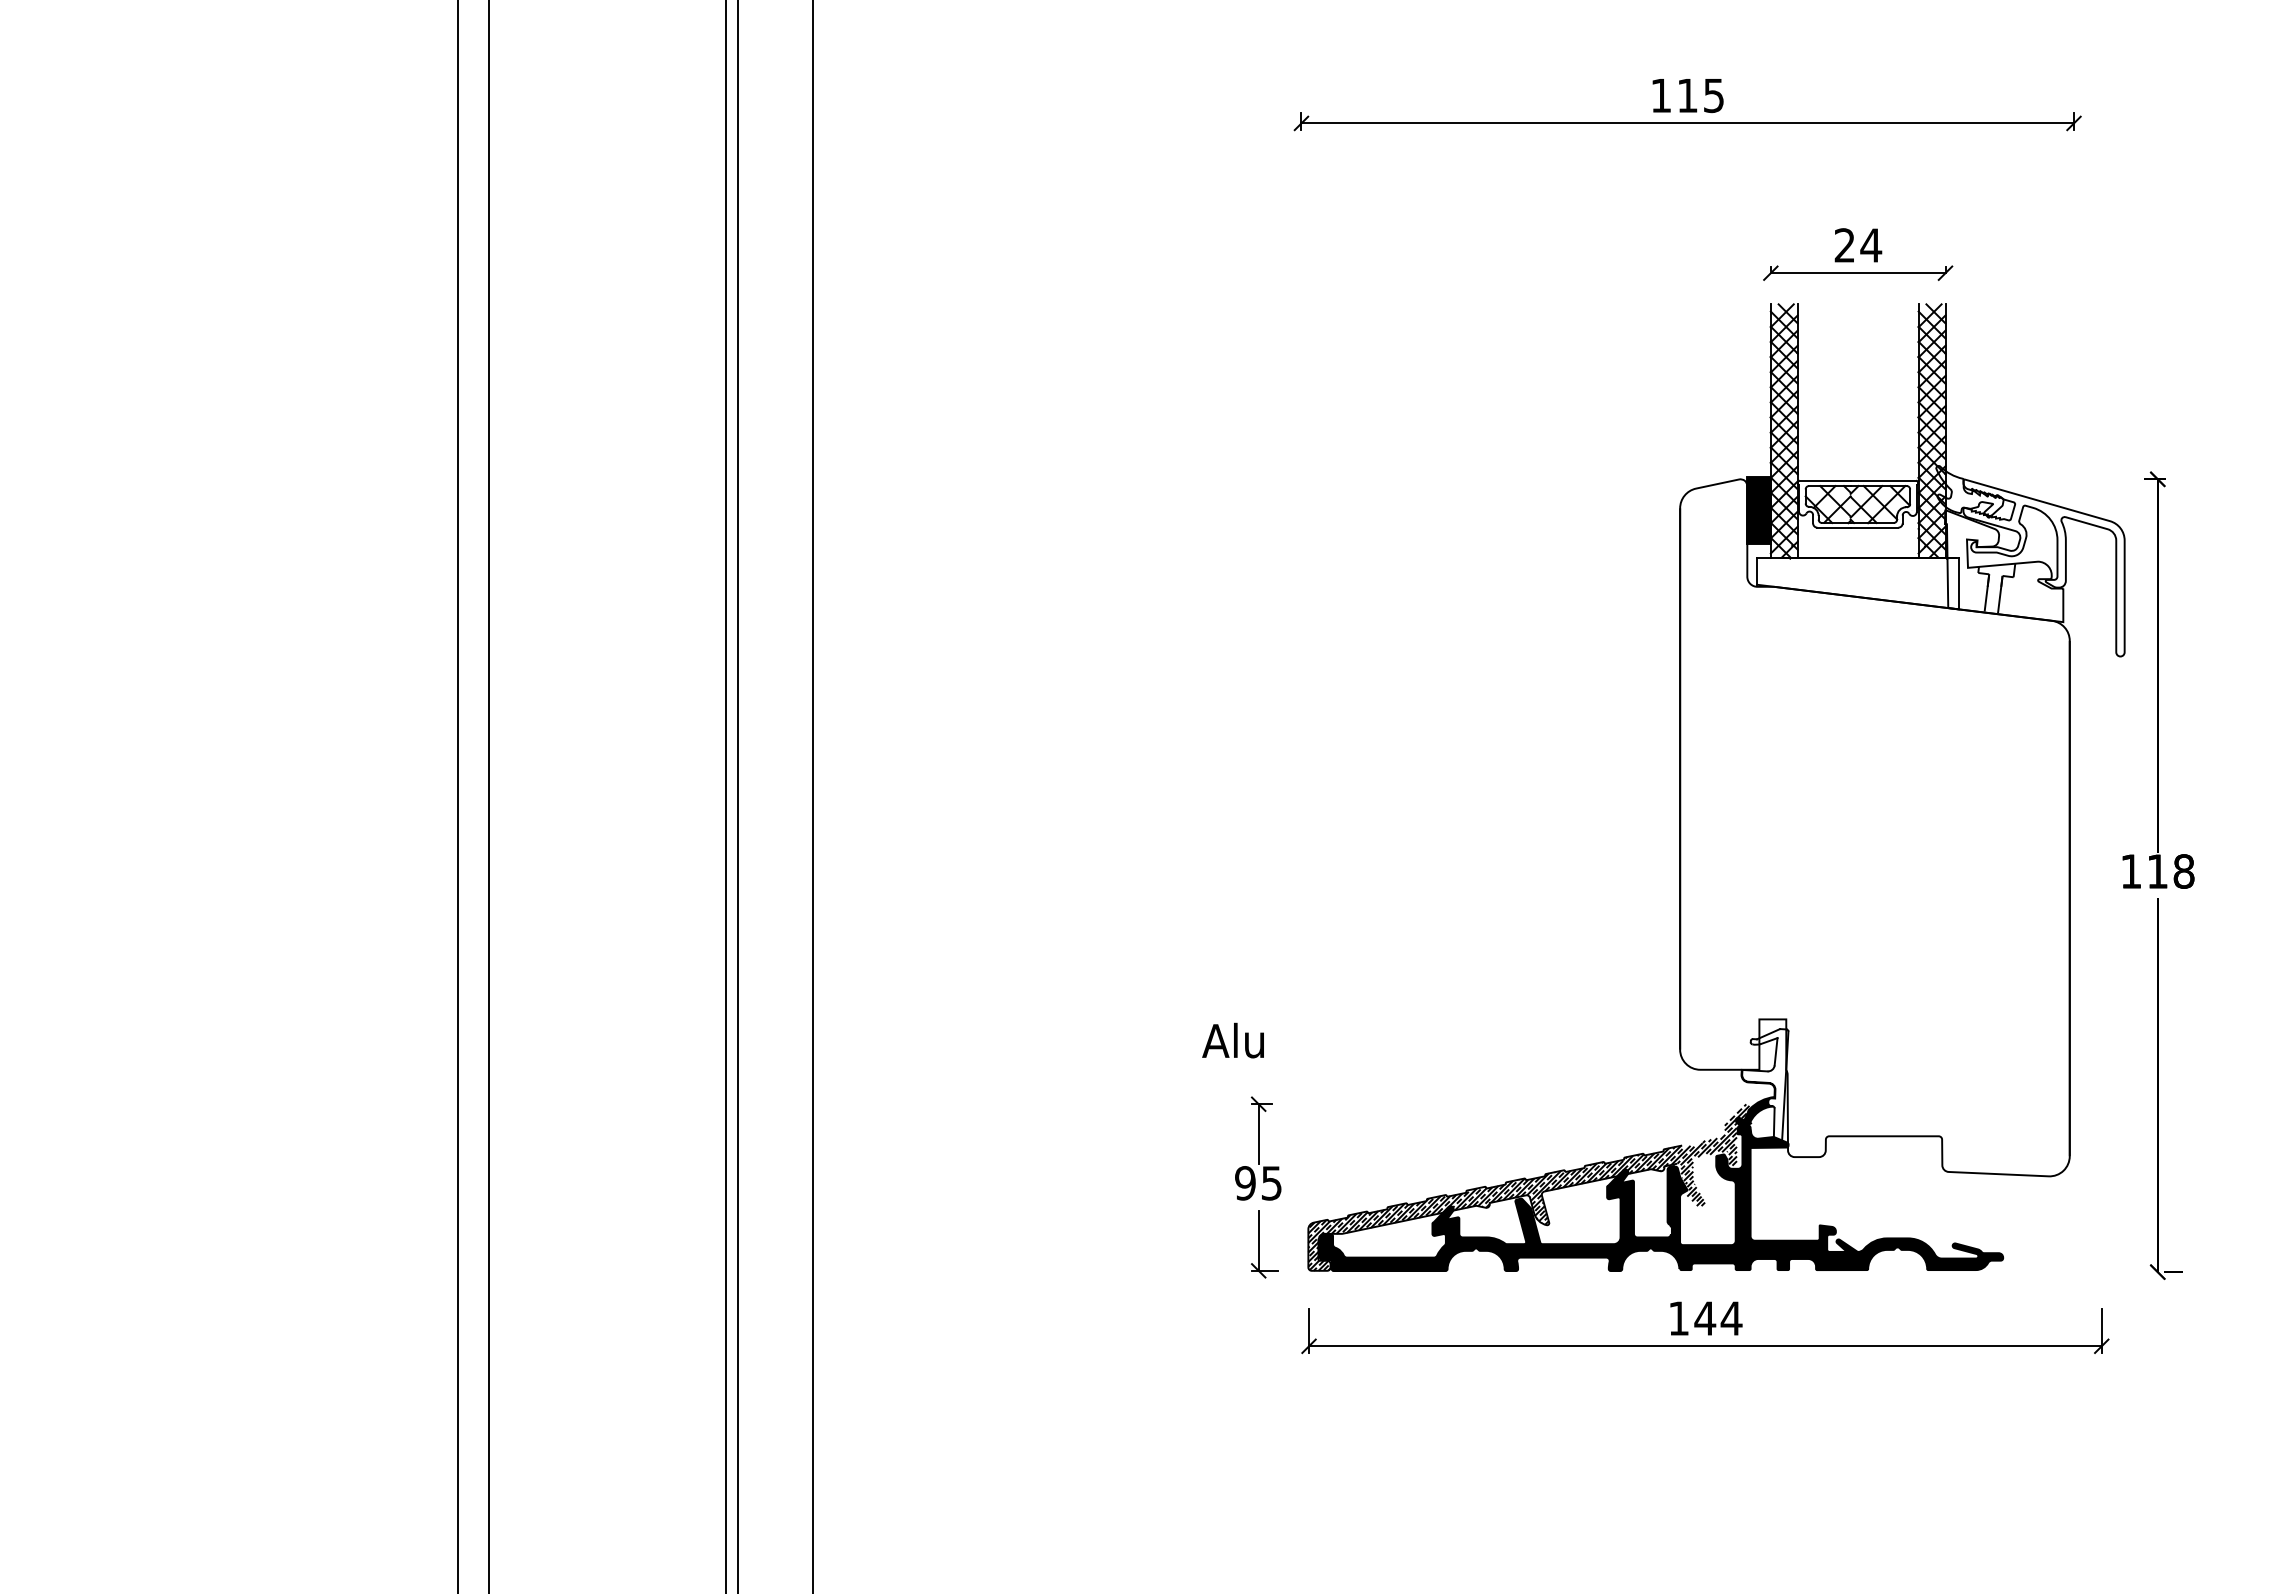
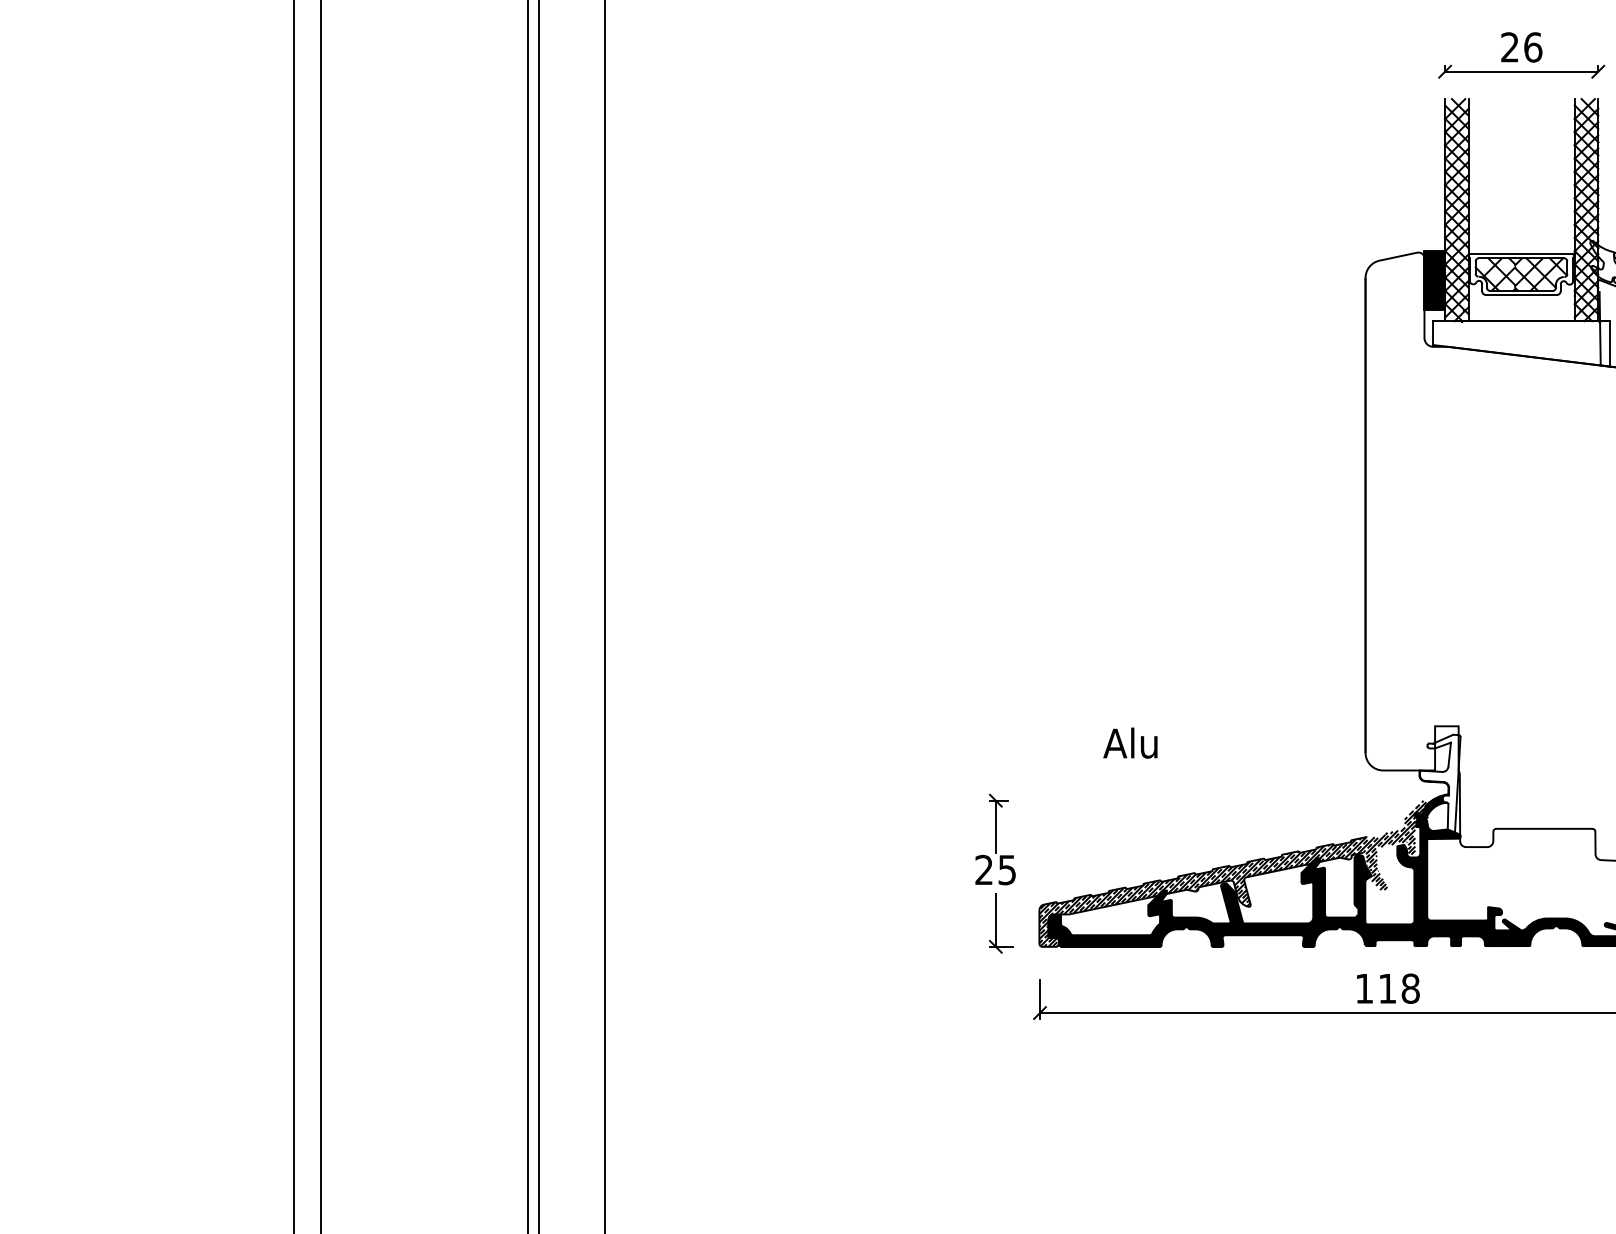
text: (1871, 245) -> (1533, 47), 24 -> 26
text: (1232, 1040) -> (1129, 743), moved
text: (1245, 1183) -> (984, 870), 95 -> 25
text: (1718, 1318) -> (1399, 988), 144 -> 118

